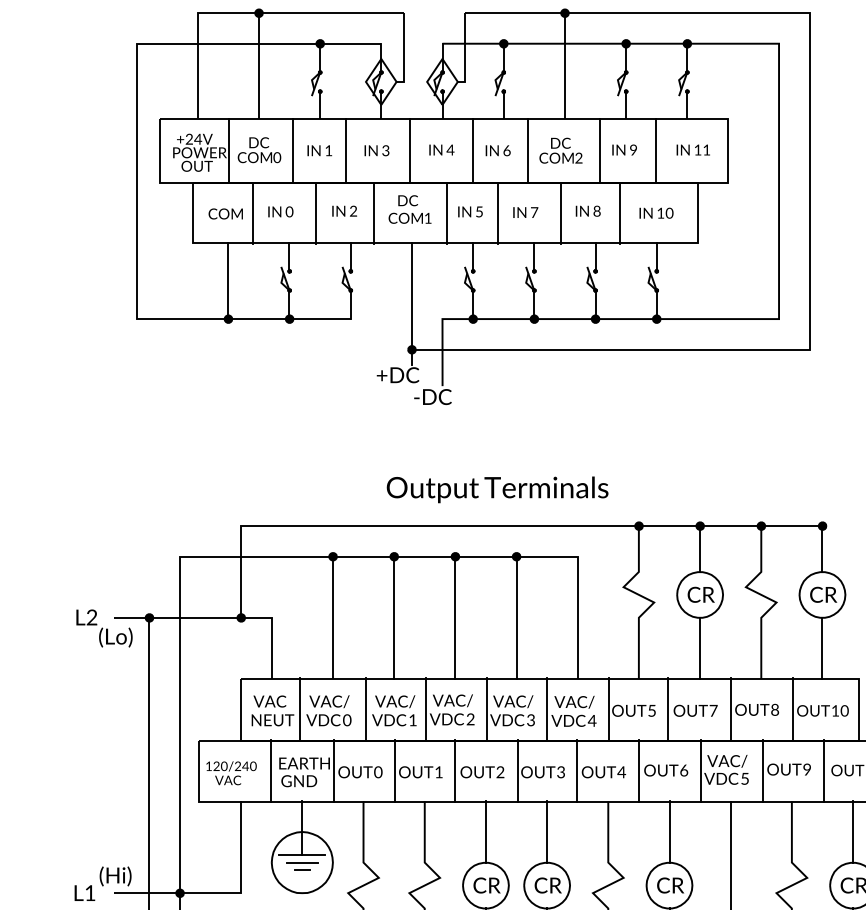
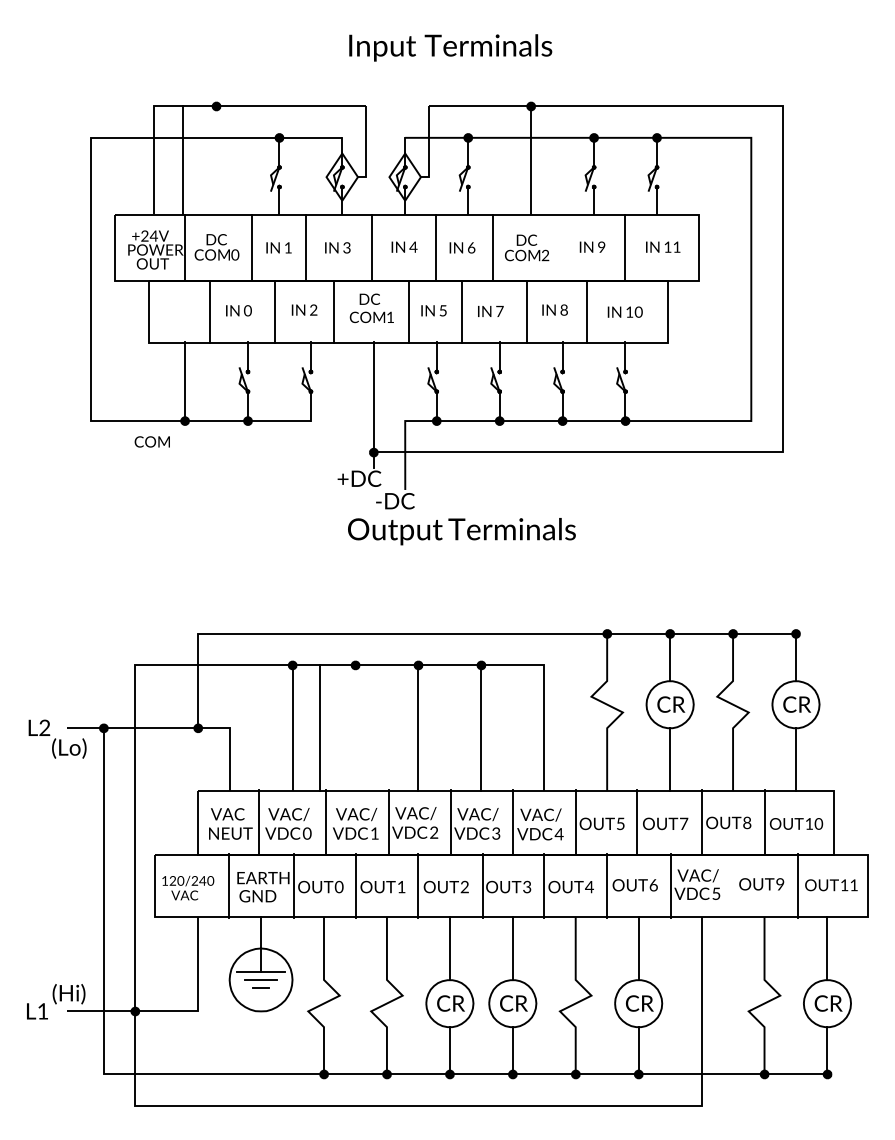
line: (258, 64) -> (183, 159), moved
line: (600, 150) -> (567, 247), removed
text: (224, 213) -> (151, 441), moved
text: (497, 489) -> (461, 531), moved
line: (394, 618) -> (320, 728), moved
line: (762, 770) -> (734, 885), removed

